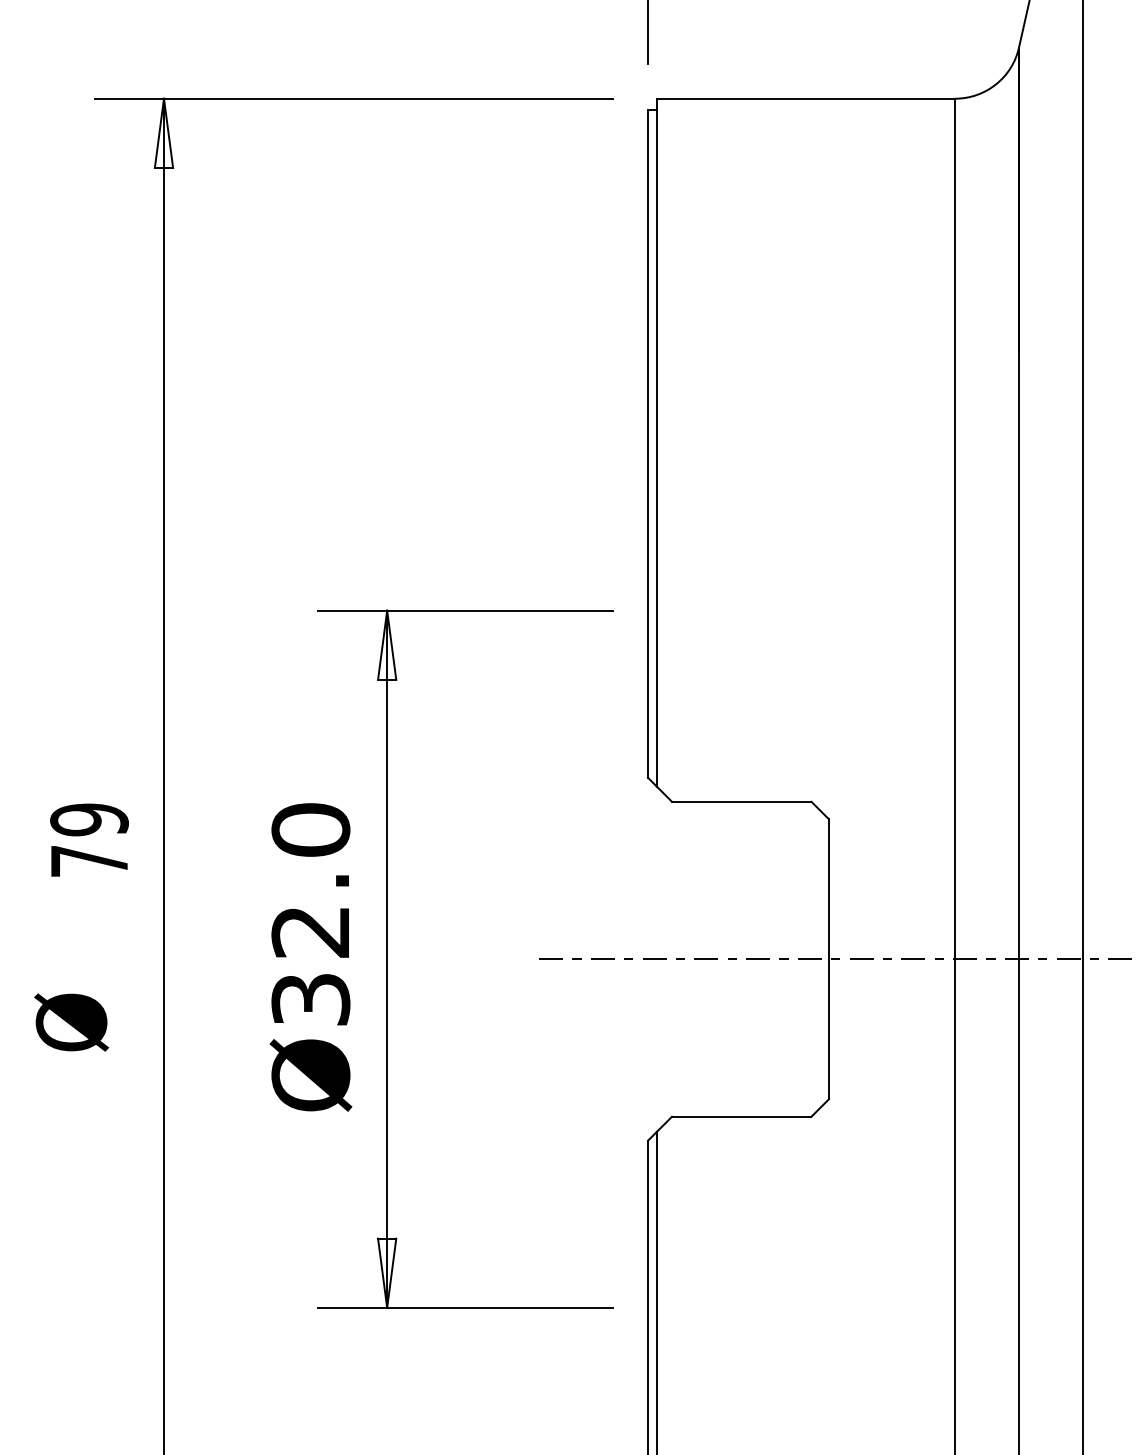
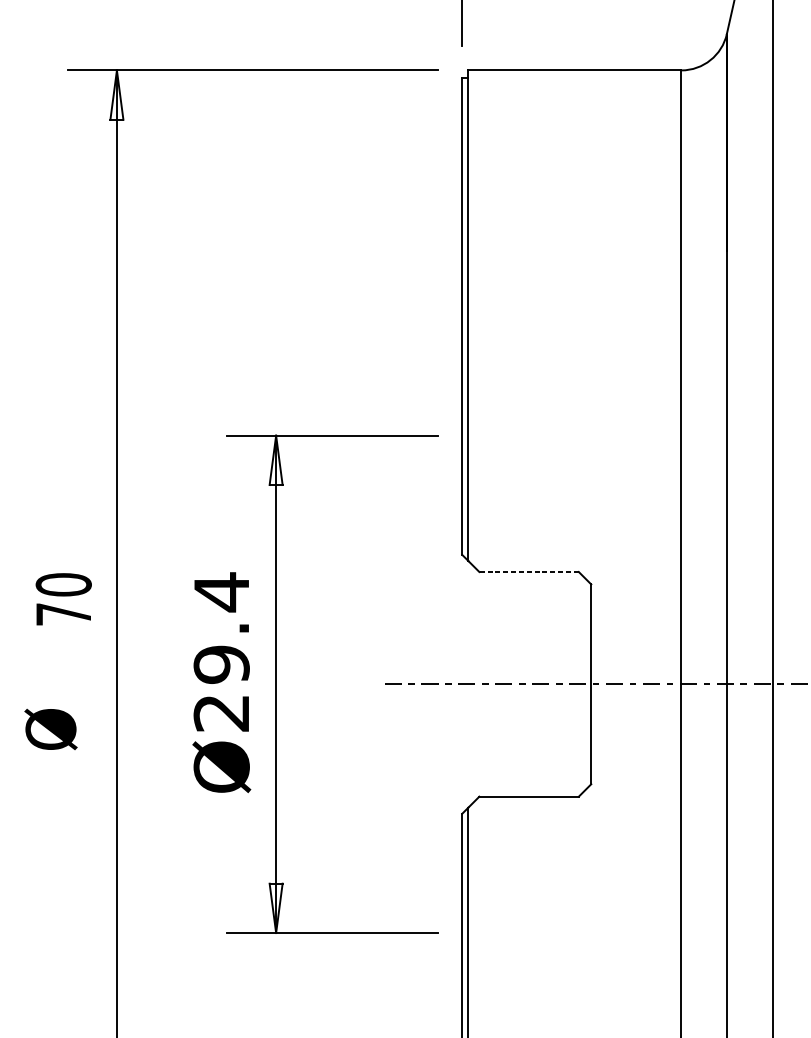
line: (741, 801) -> (528, 571), solid -> dashed
text: (89, 819) -> (63, 584), 79 -> 70
text: (310, 913) -> (221, 651), Ø32.0 -> Ø29.4

